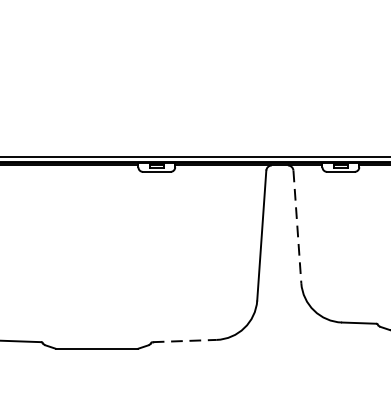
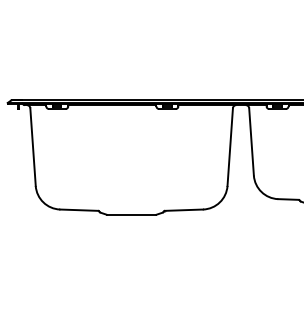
line: (297, 226) -> (251, 141), dashed -> solid
line: (185, 341) -> (184, 210), dashed -> solid

